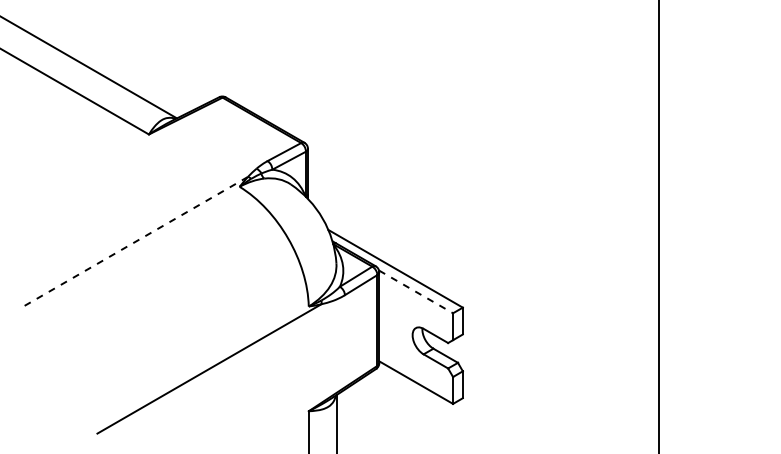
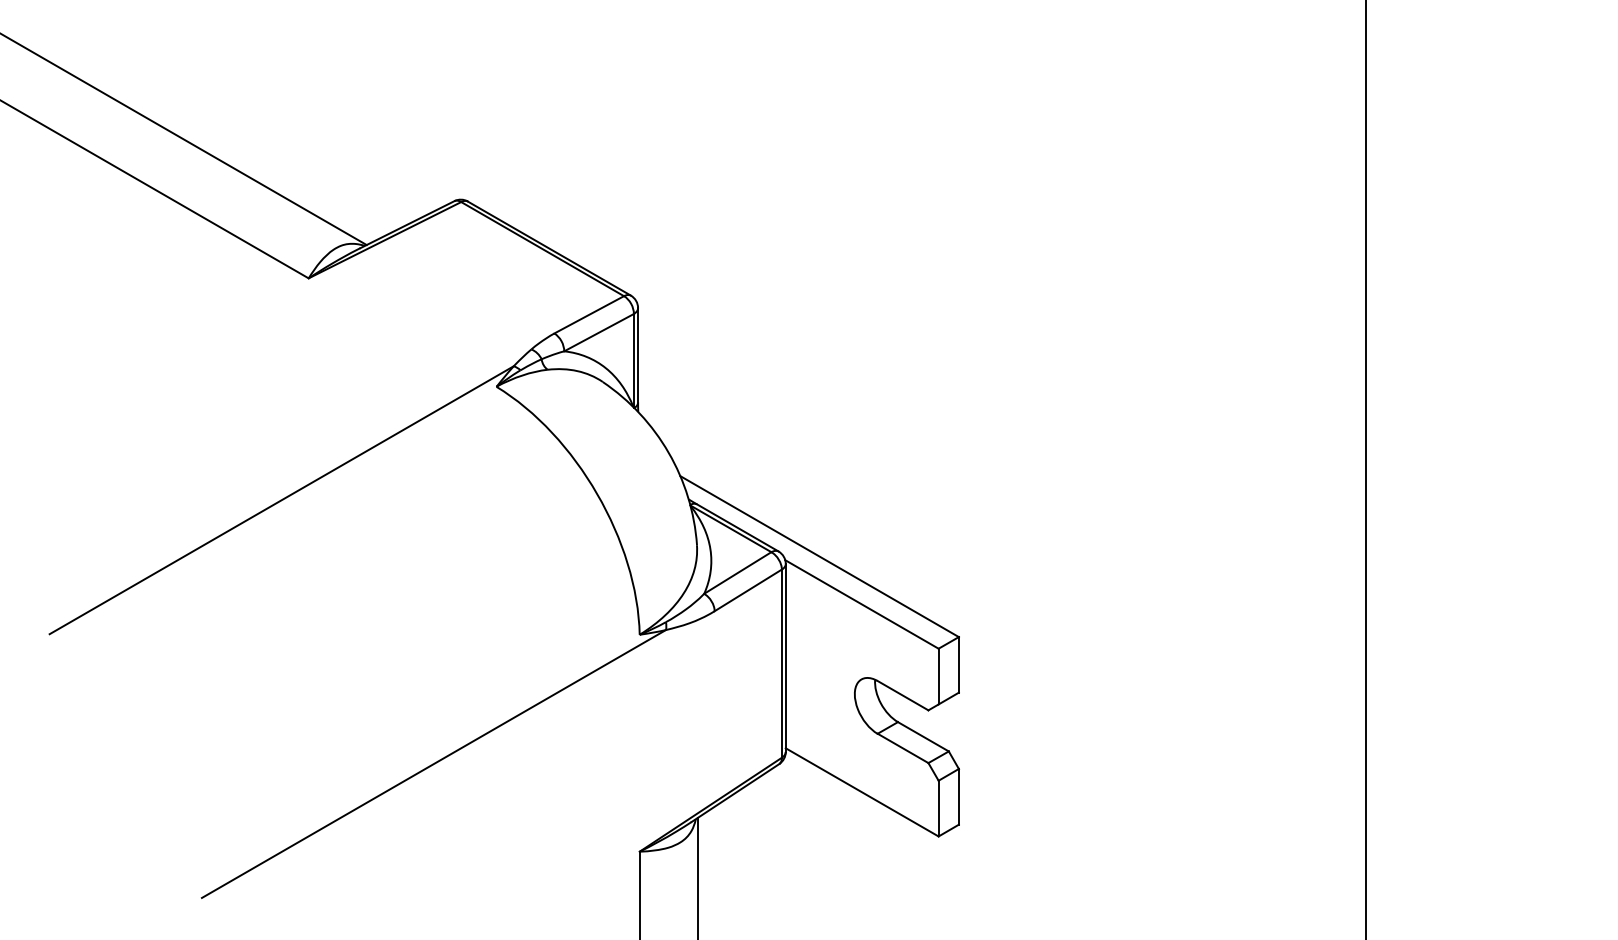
line: (135, 241) -> (280, 500), dashed -> solid
line: (416, 291) -> (862, 603), dashed -> solid

